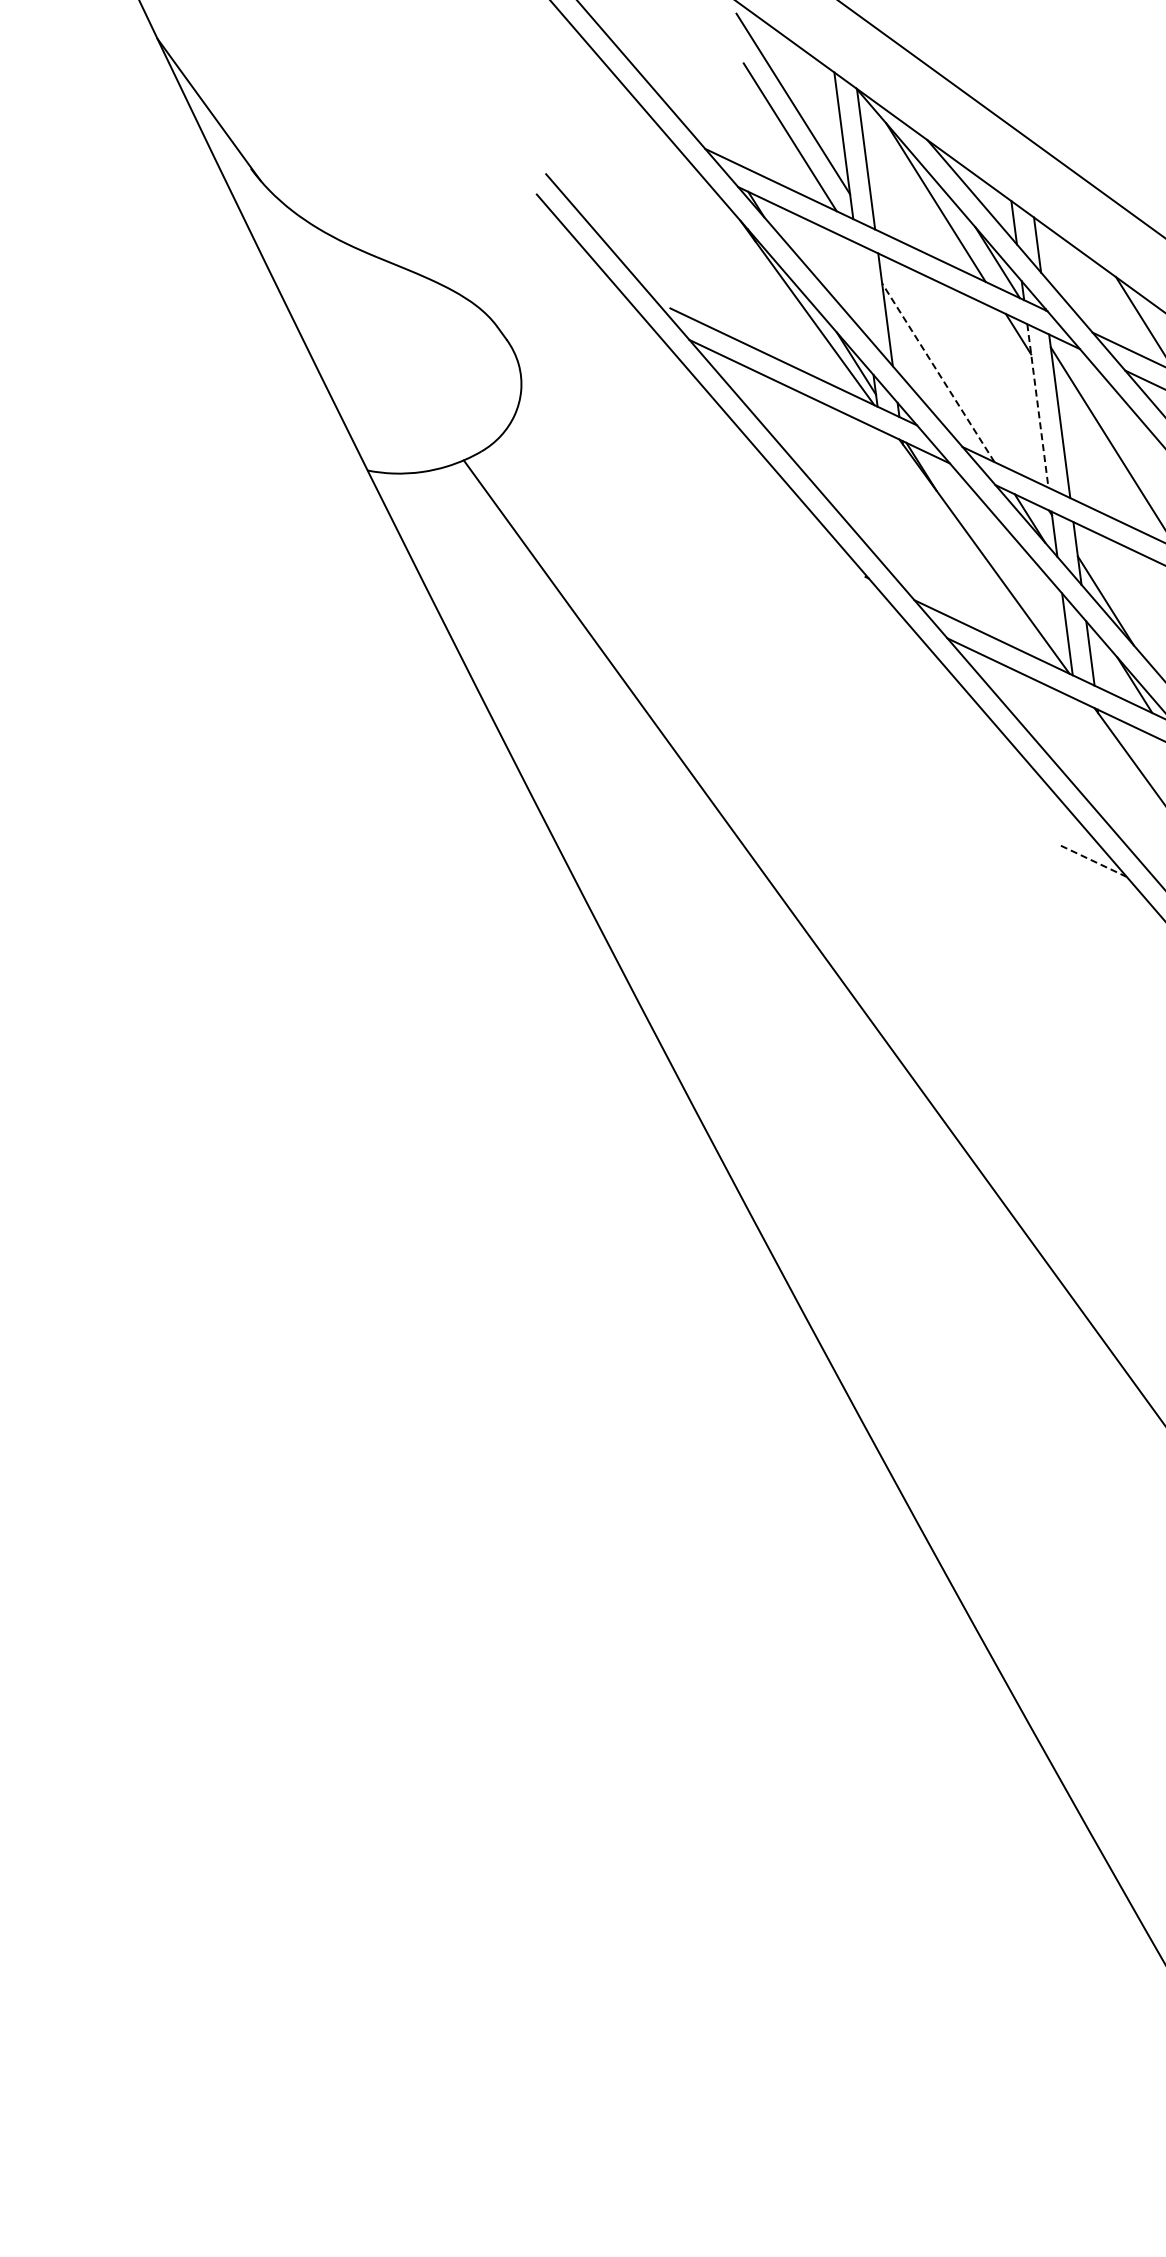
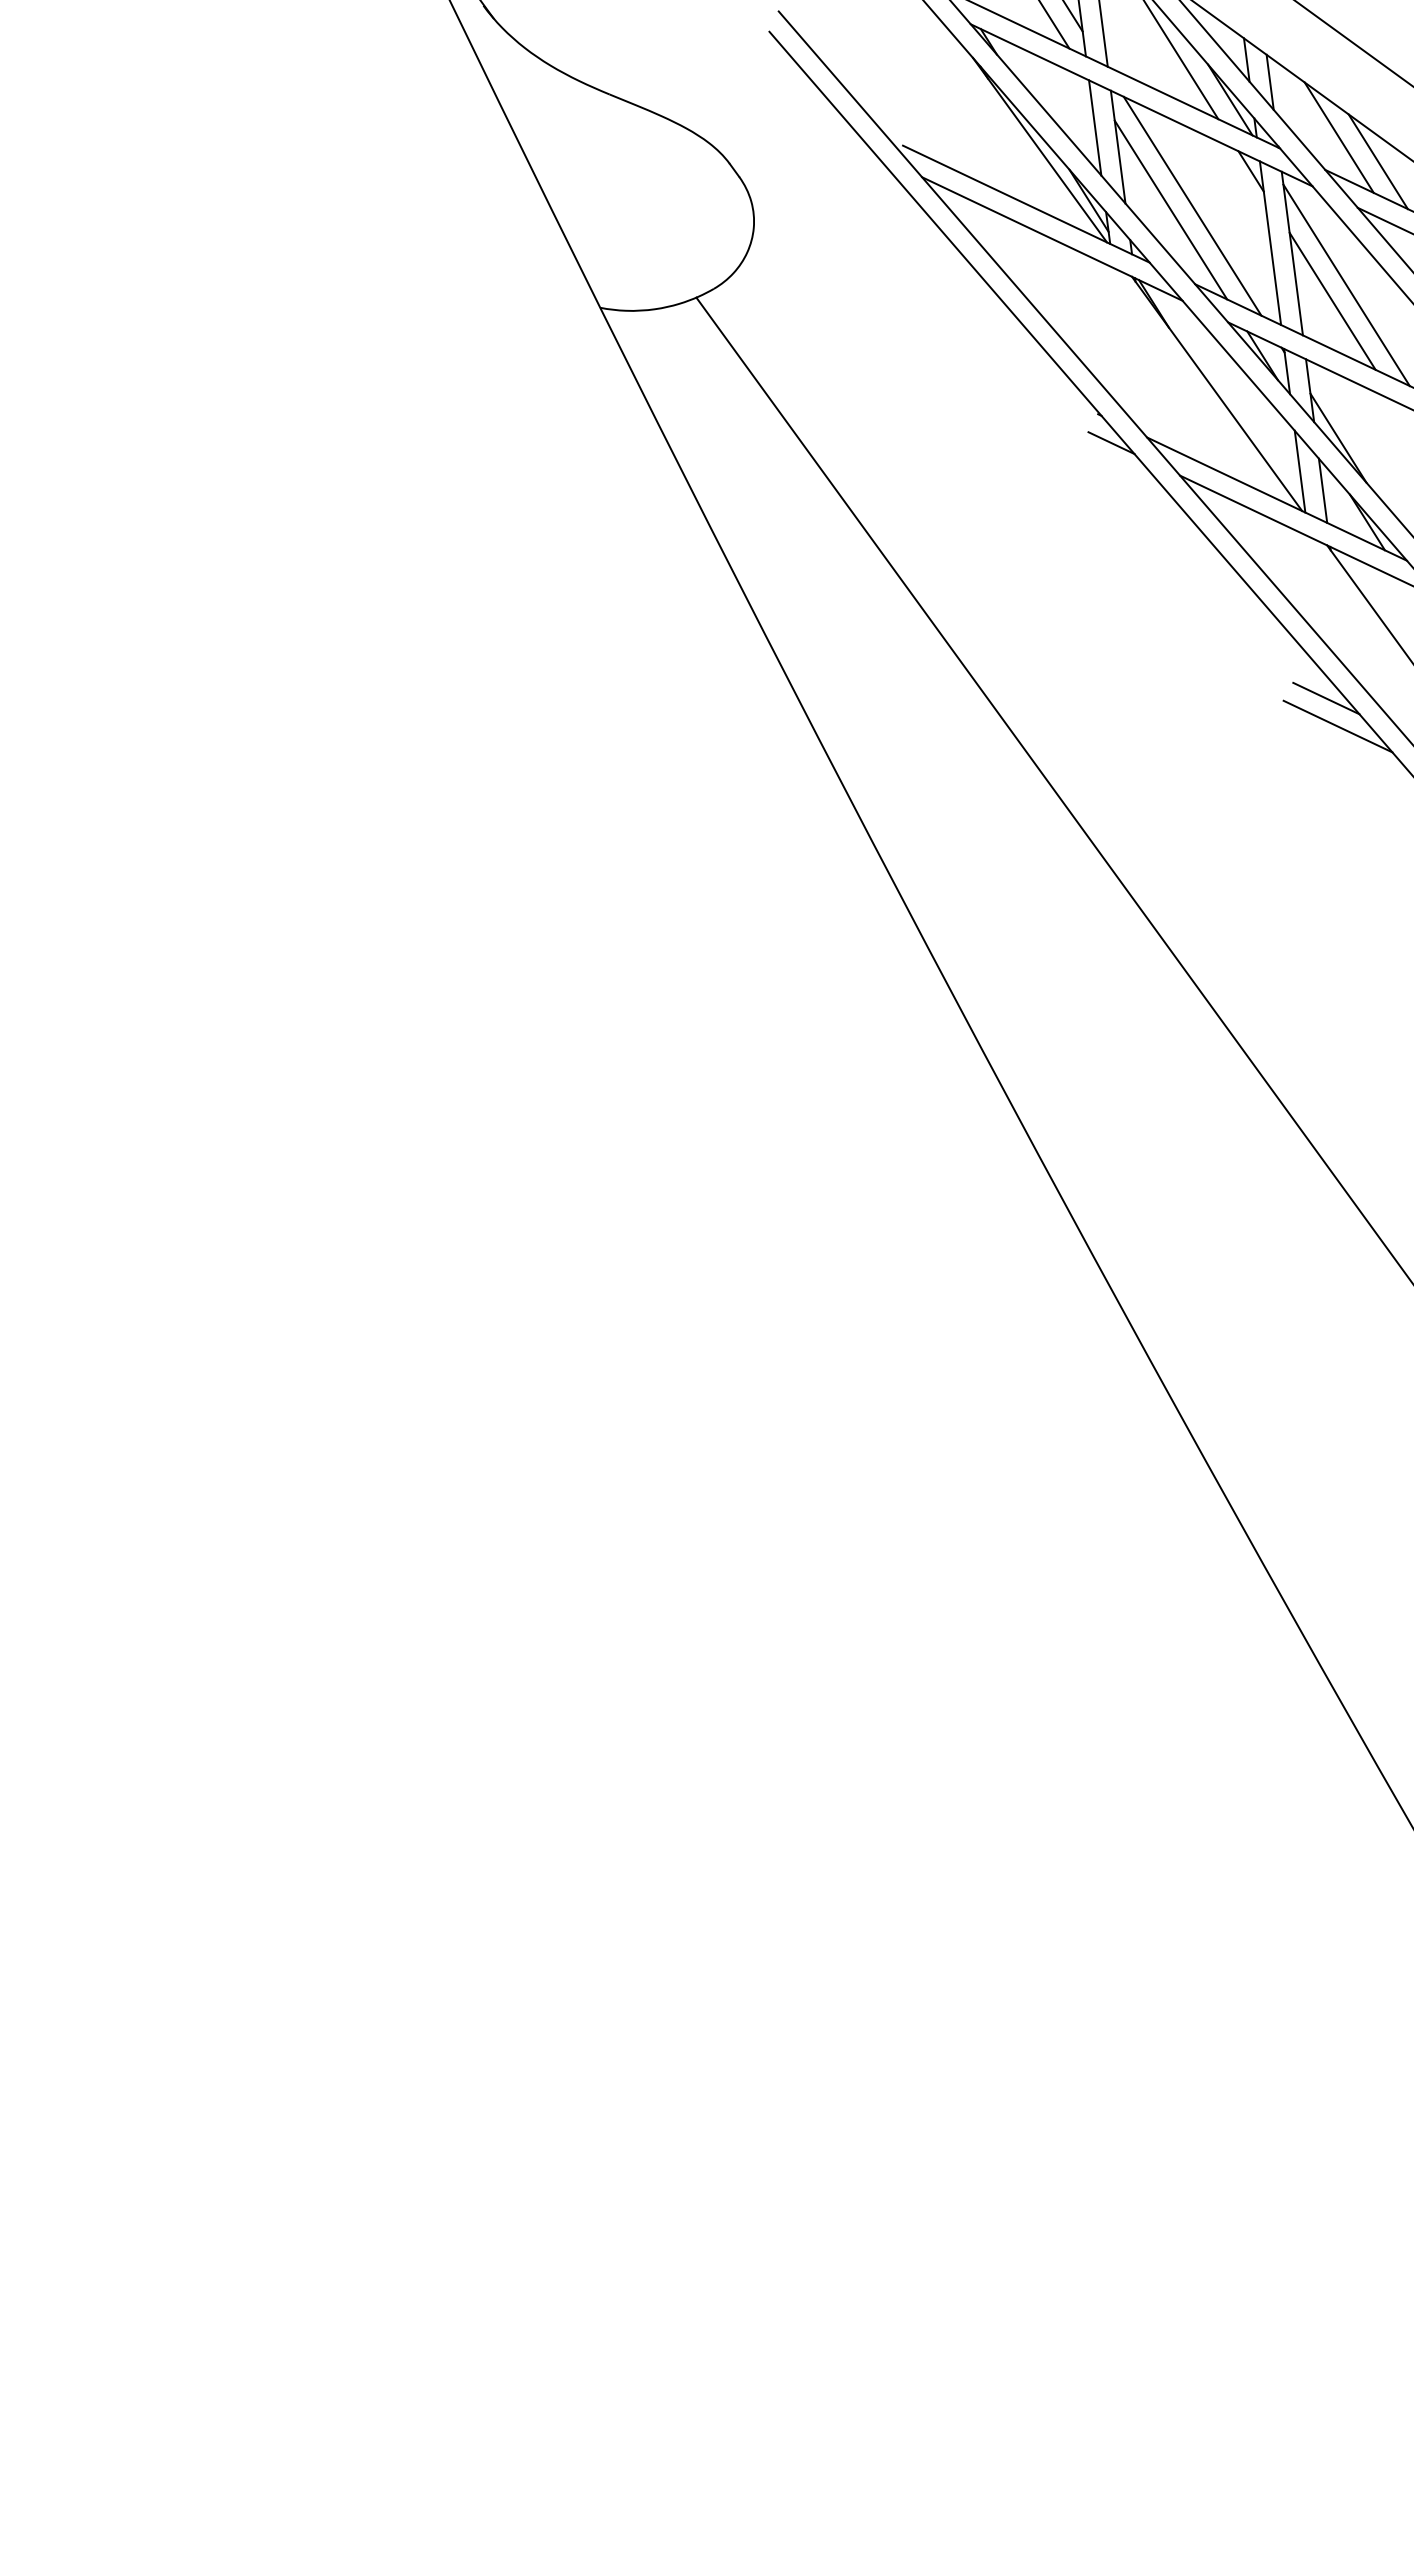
line: (862, 290) -> (1095, 127), added
line: (1105, 300) -> (1338, 137), added
line: (959, 368) -> (1192, 205), added
line: (937, 373) -> (1170, 210), dashed -> solid
line: (1037, 406) -> (1270, 243), dashed -> solid
line: (1099, 463) -> (1332, 300), added
line: (878, 606) -> (1111, 443), added
line: (1093, 861) -> (1326, 698), dashed -> solid
line: (1104, 889) -> (1337, 726), added

